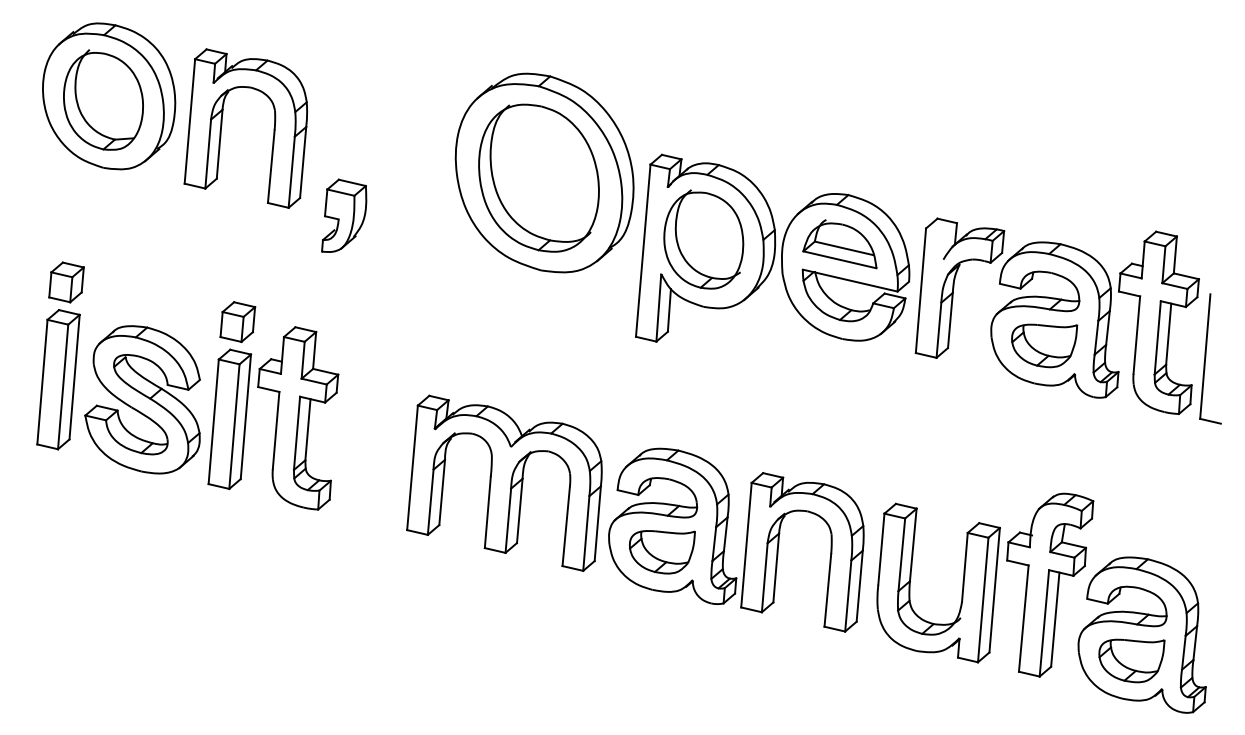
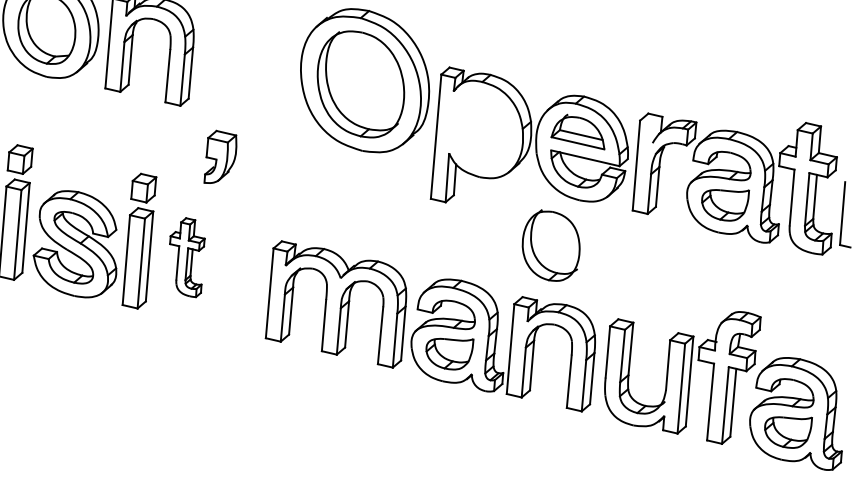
part: (344, 215) -> (220, 156), moved
part: (703, 239) -> (550, 245), moved
part: (1210, 358) -> (845, 214), size x0.7
part: (298, 418) -> (187, 257), size x0.6

